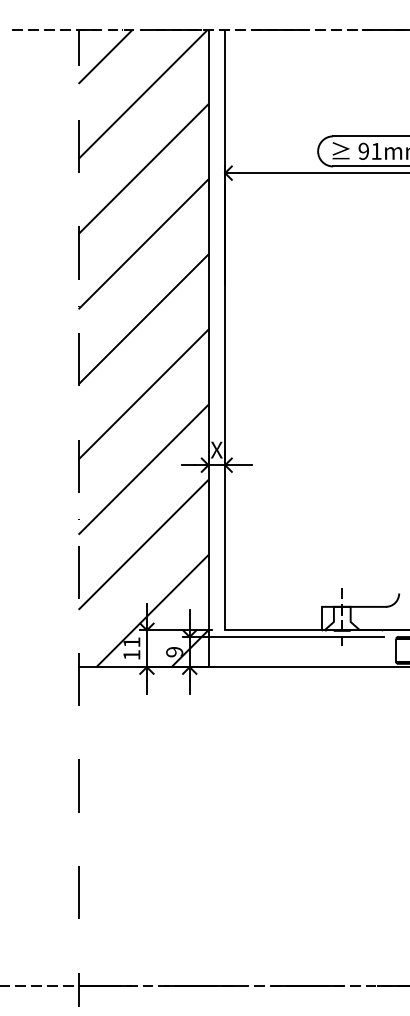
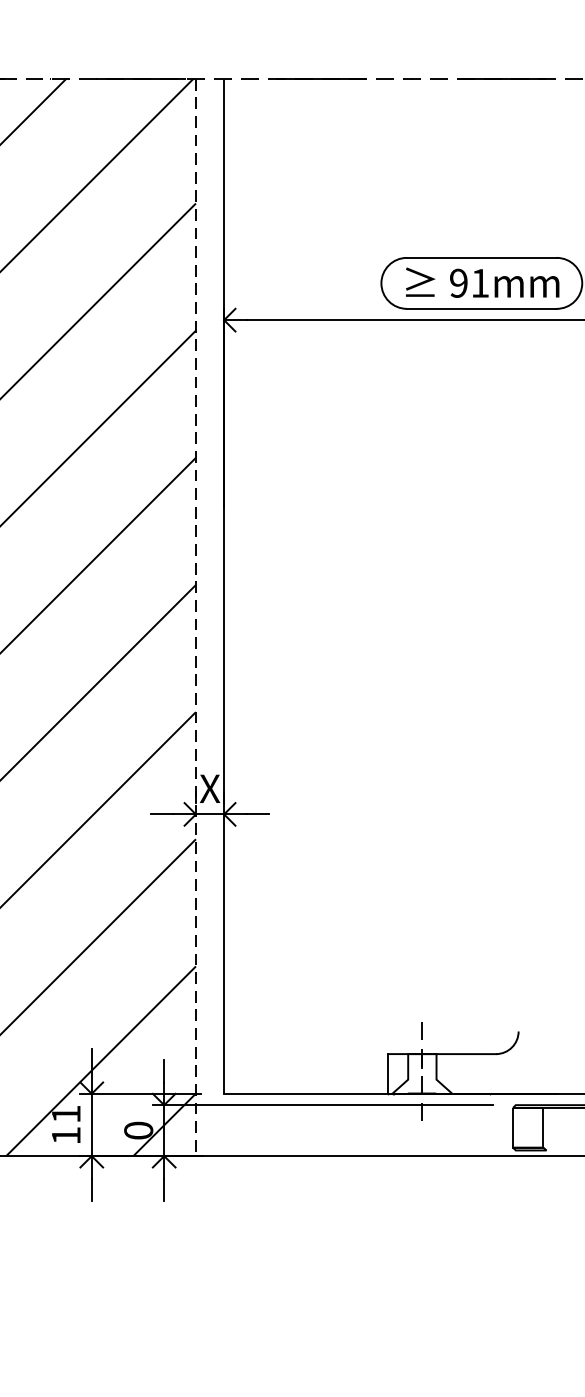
line: (208, 349) -> (195, 618), solid -> dashed
text: (174, 651) -> (138, 1129), 9 -> 0

